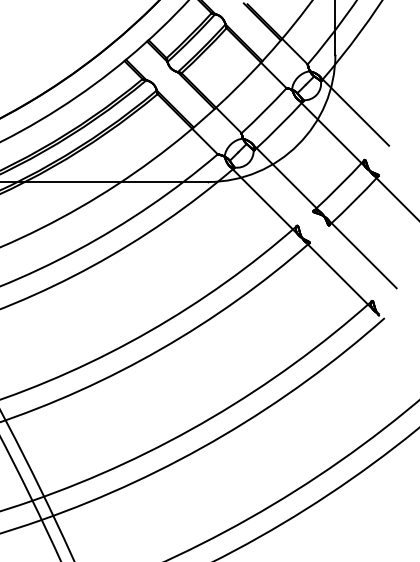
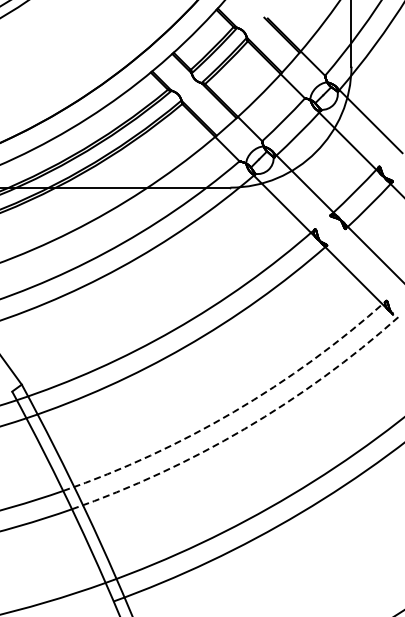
arc: (211, 417) -> (233, 411), solid -> dashed
arc: (222, 436) -> (244, 429), solid -> dashed

